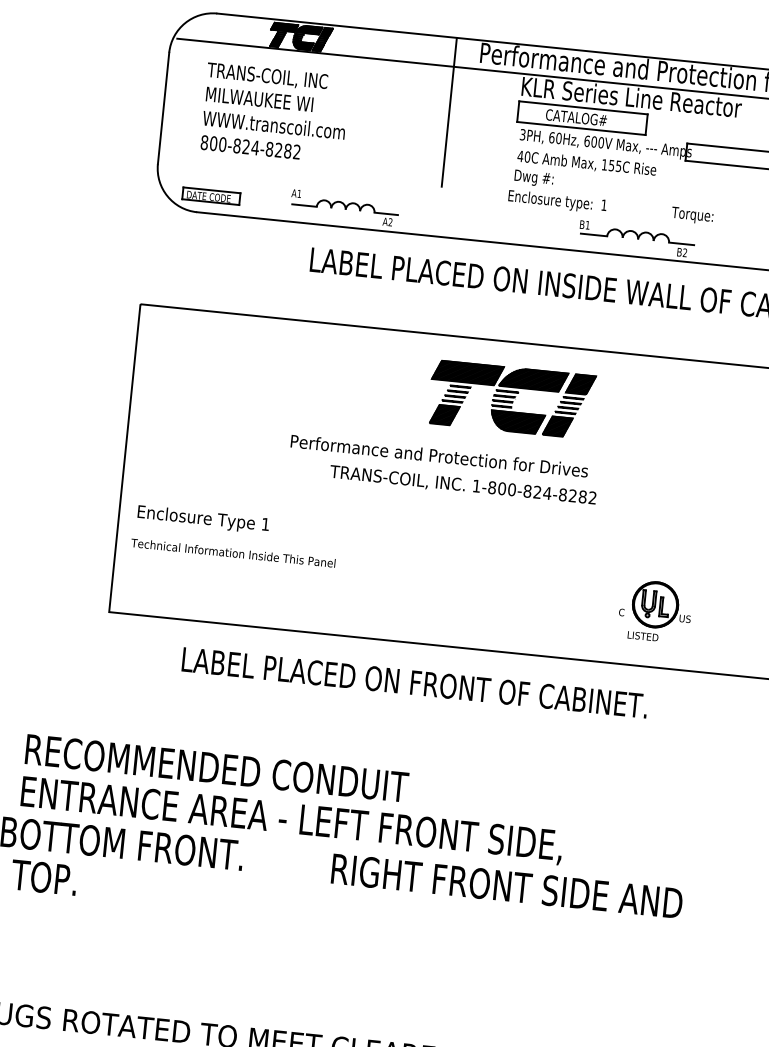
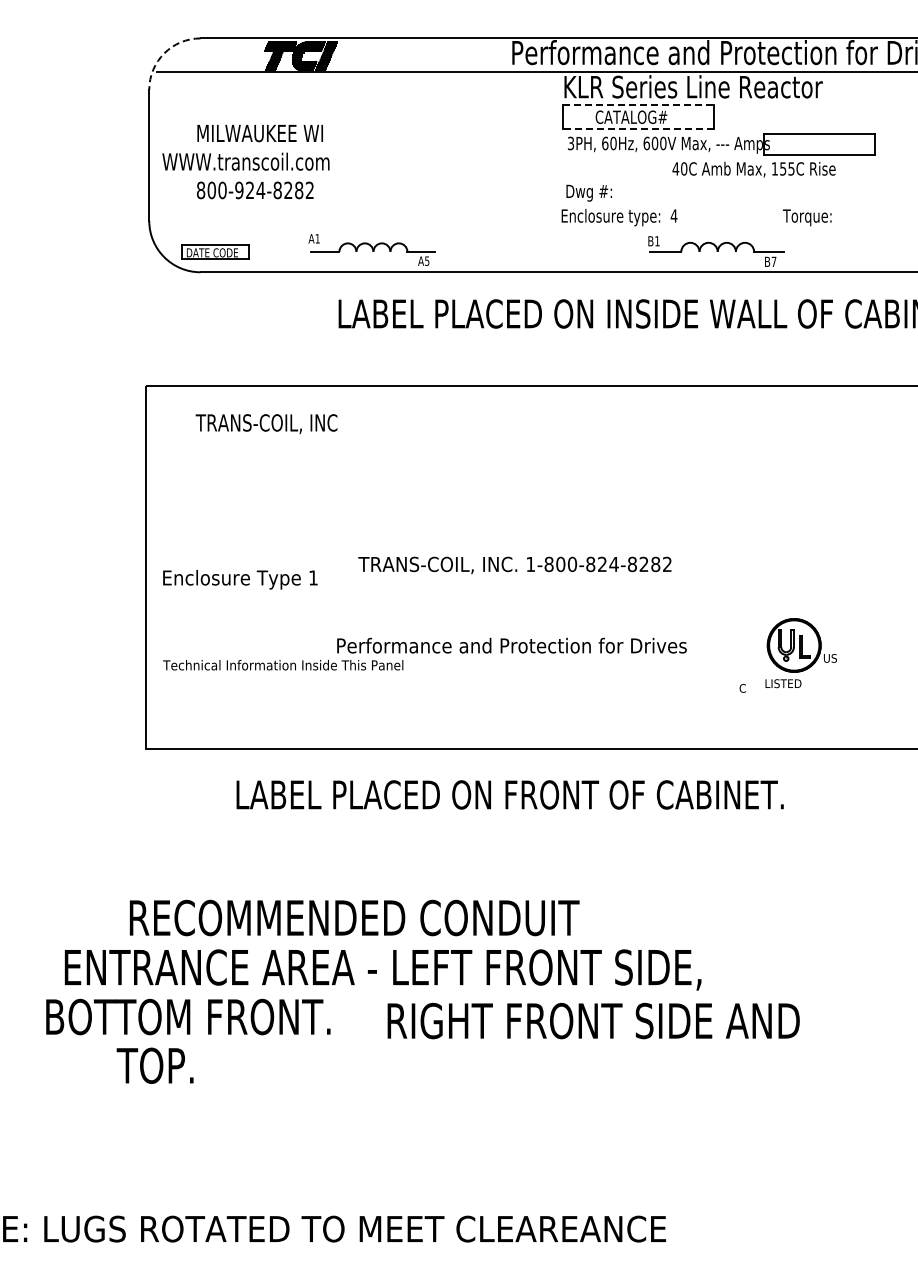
arc: (185, 23) -> (164, 53), solid -> dashed
text: (267, 77) -> (266, 424), moved
line: (583, 107) -> (638, 104), solid -> dashed
line: (449, 111) -> (482, 125), removed
text: (273, 124) -> (245, 161), moved
line: (581, 128) -> (638, 129), solid -> dashed
text: (237, 146) -> (239, 190), 800-824-8282 -> 800-924-8282
text: (586, 163) -> (753, 169), moved
text: (603, 204) -> (673, 215), 1 -> 4
text: (692, 215) -> (807, 217), moved
text: (390, 221) -> (427, 260), A2 -> A5
text: (684, 252) -> (773, 261), B2 -> B7
part: (510, 399) -> (588, 453), removed
text: (439, 455) -> (511, 645), moved
text: (462, 485) -> (514, 565), moved
text: (203, 519) -> (240, 579), moved
part: (660, 612) -> (800, 653), moved
text: (216, 767) -> (354, 917), moved
text: (43, 877) -> (154, 1065), moved
text: (507, 885) -> (593, 1020), moved

